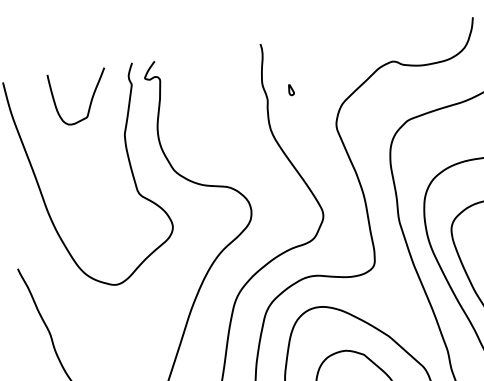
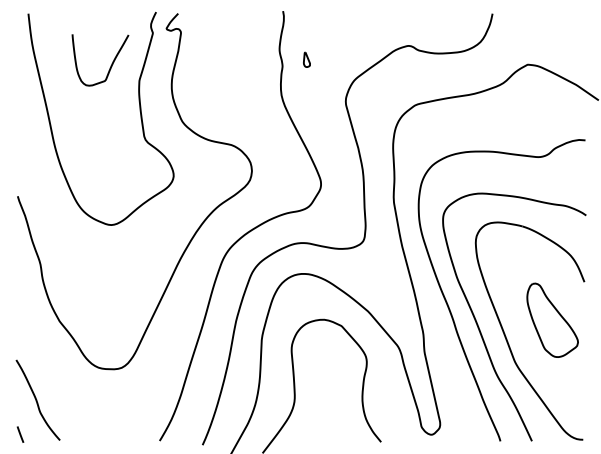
part: (290, 89) -> (306, 59), size x1.4
curve: (90, 101) -> (110, 65), moved

